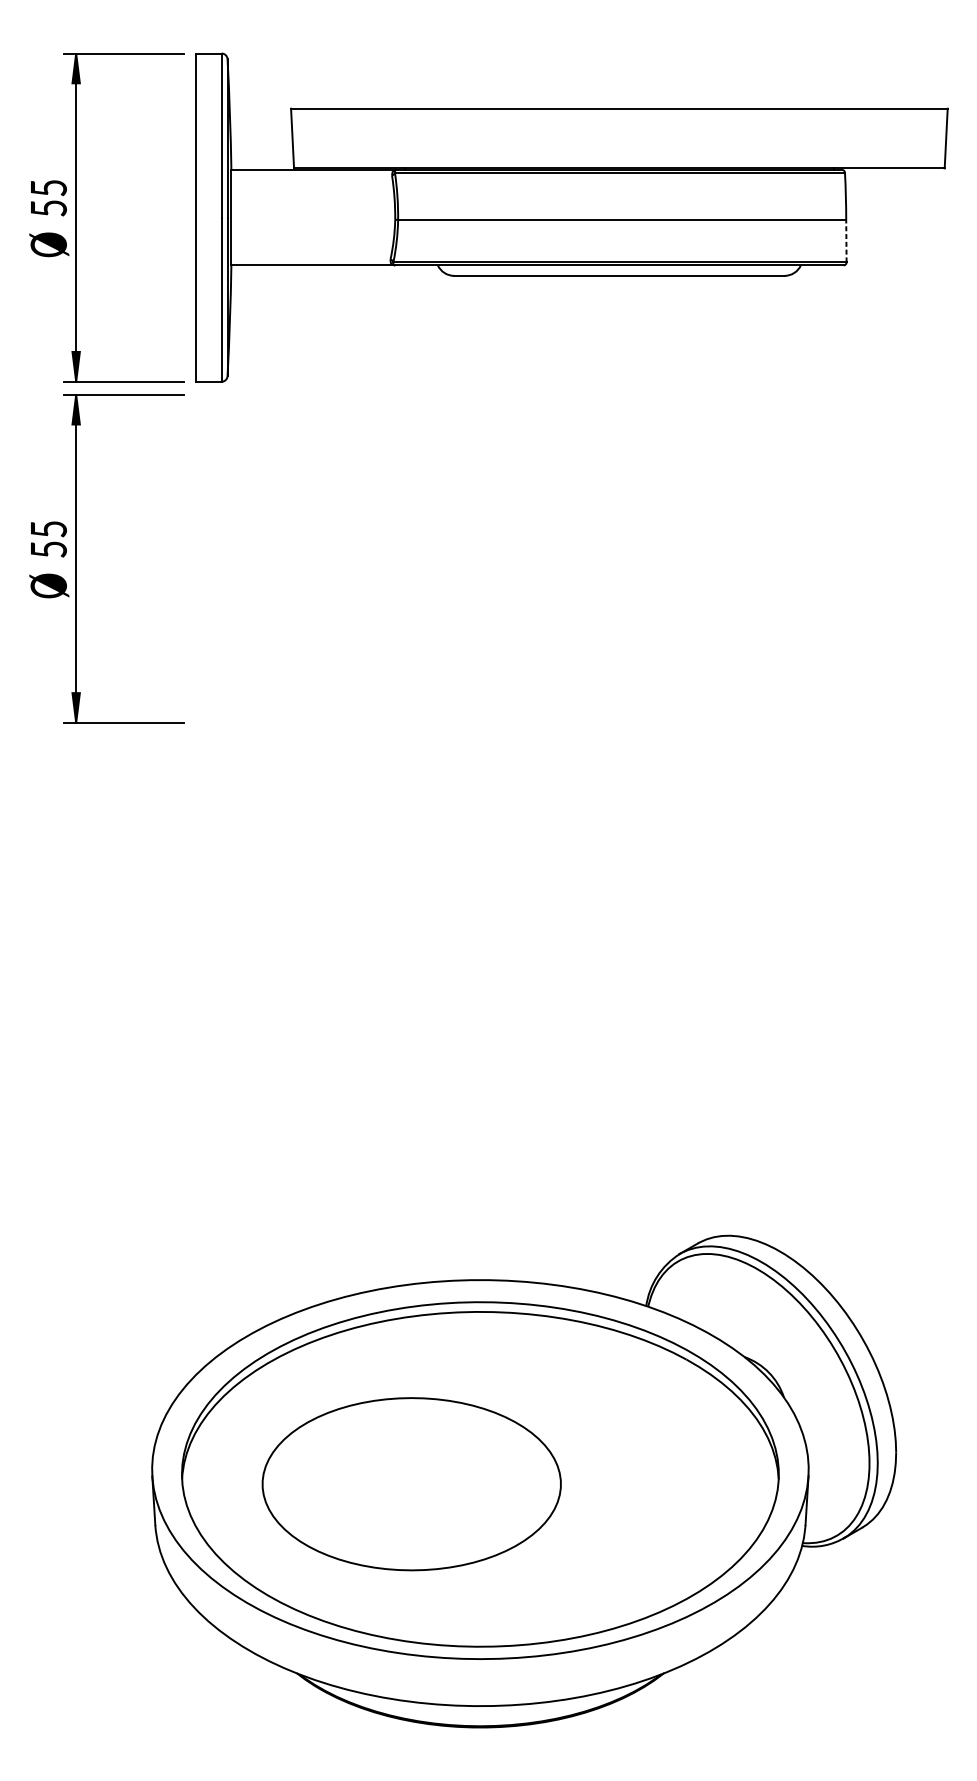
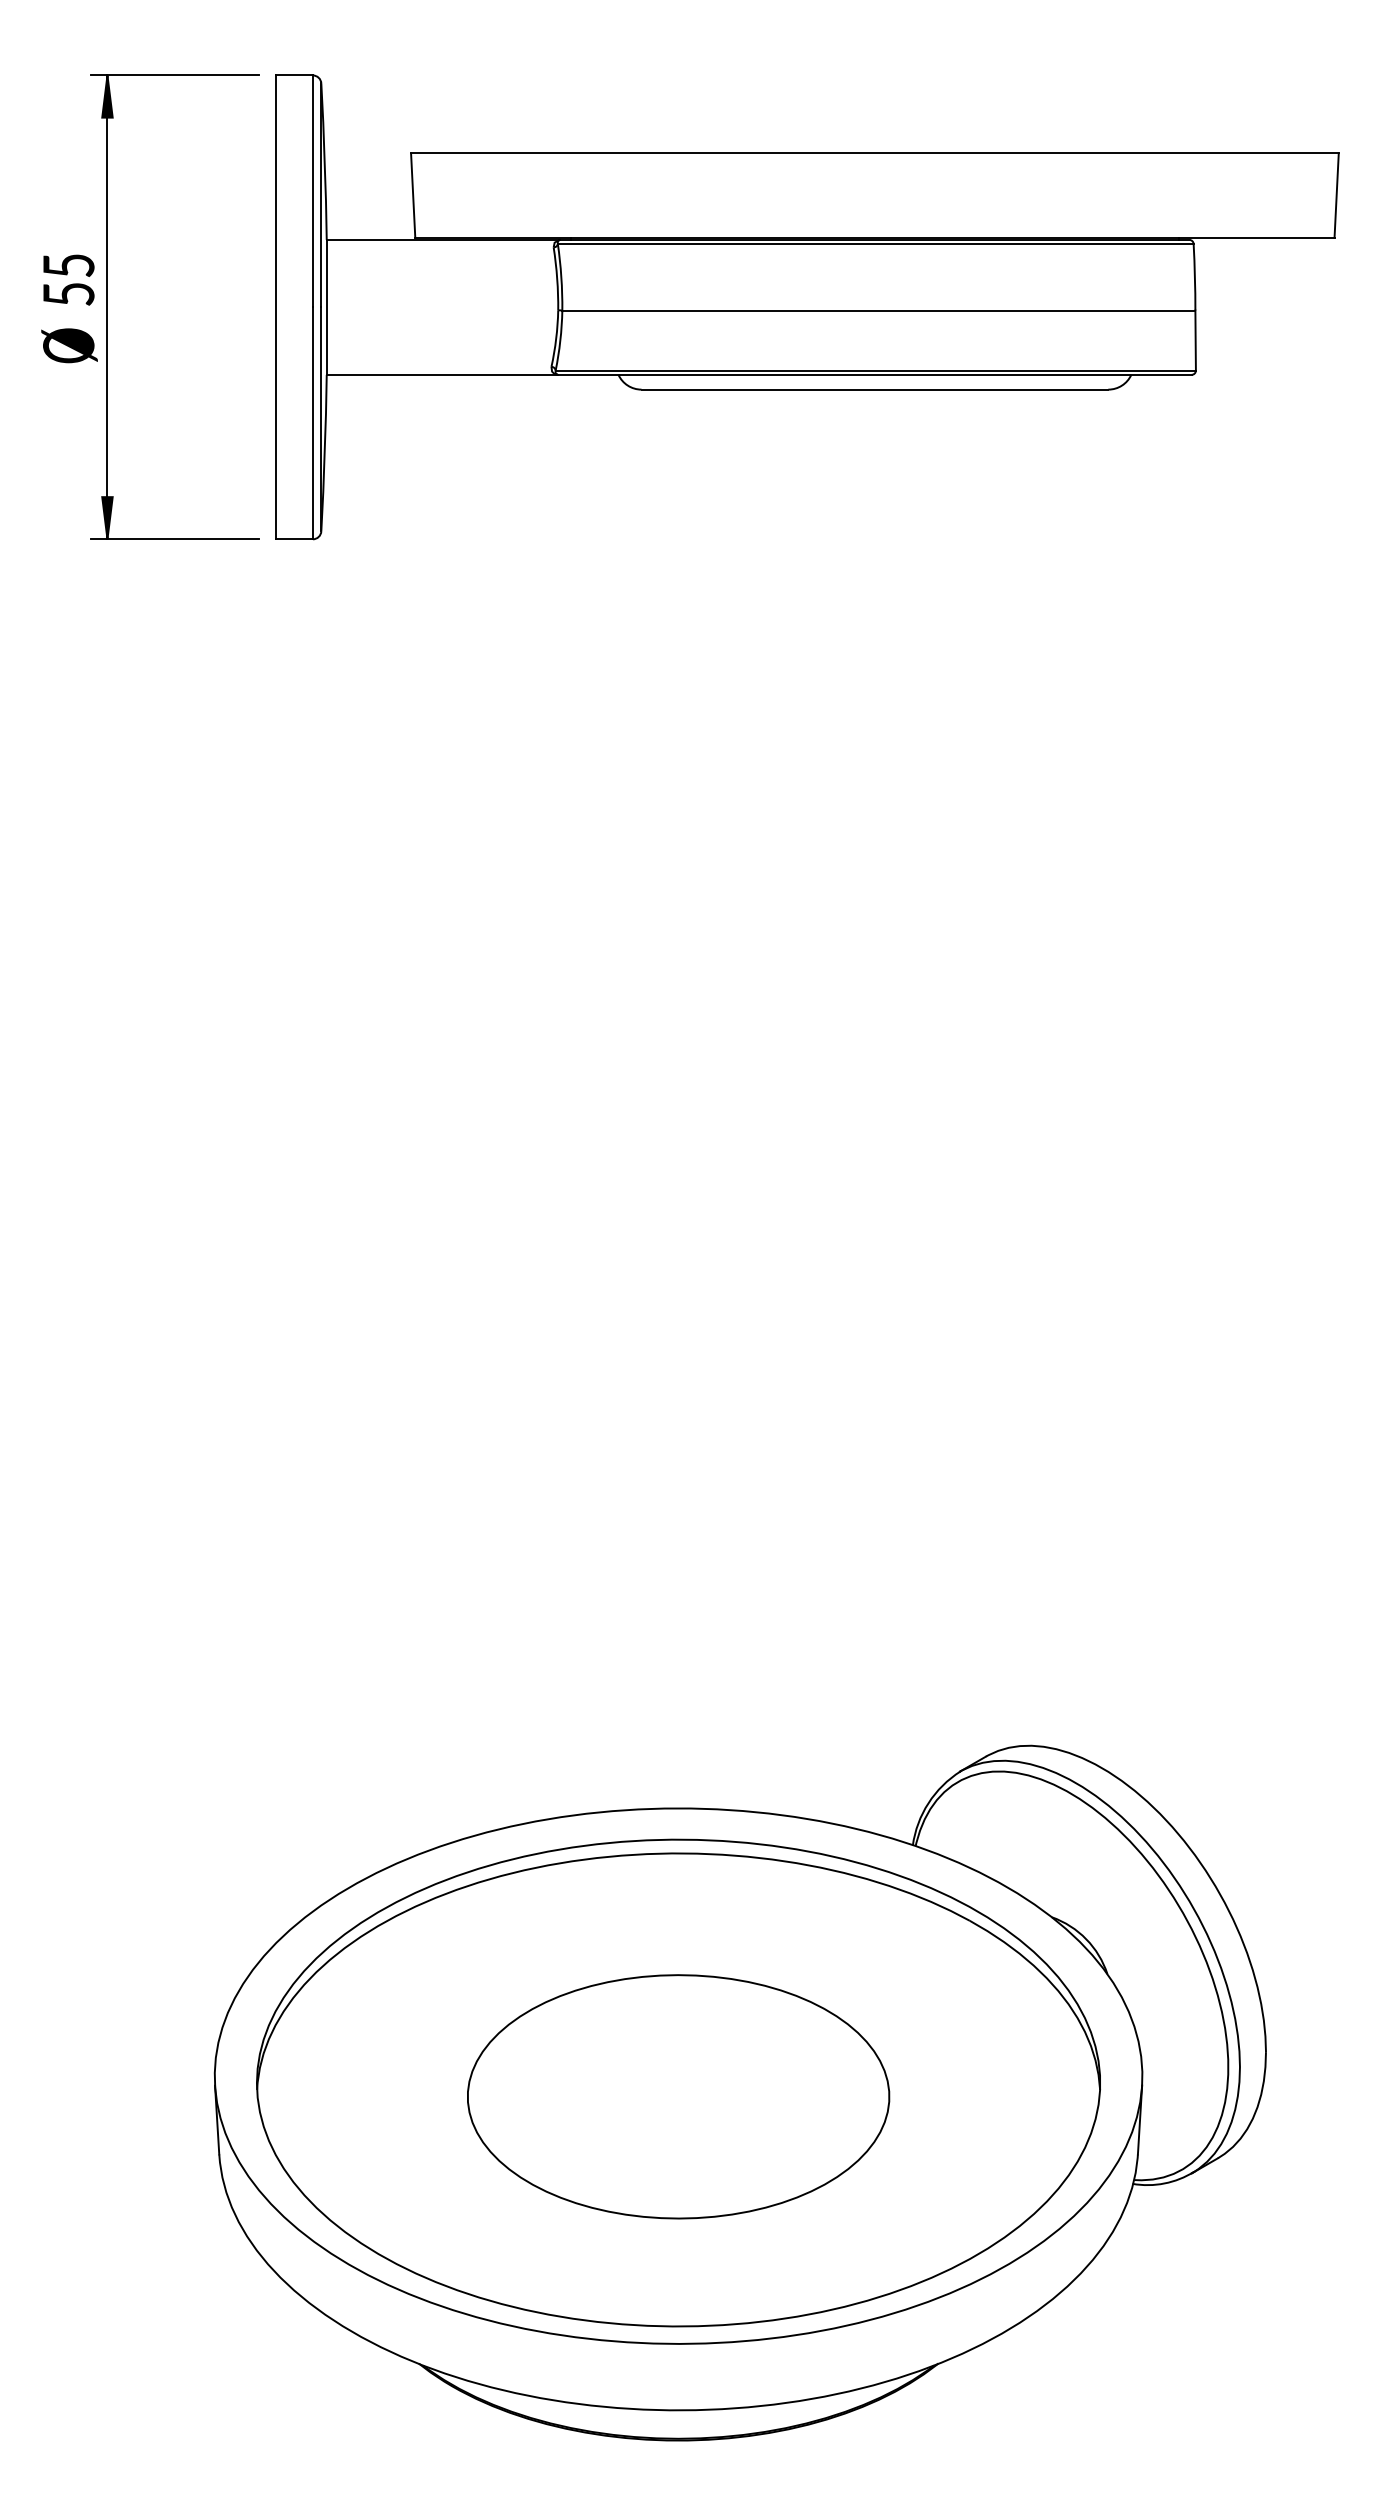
line: (846, 241) -> (1195, 340), dashed -> solid
part: (76, 558) -> (107, 788), removed
part: (411, 1483) -> (678, 2096), moved

